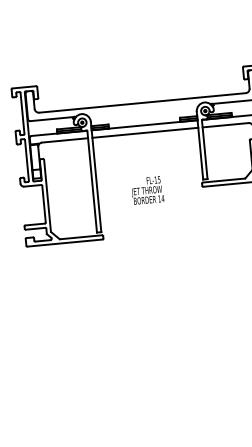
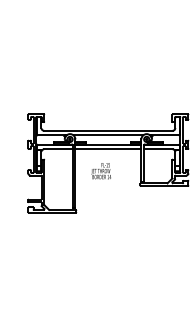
line: (143, 110) -> (108, 135), added
text: (146, 191) -> (100, 171), moved

